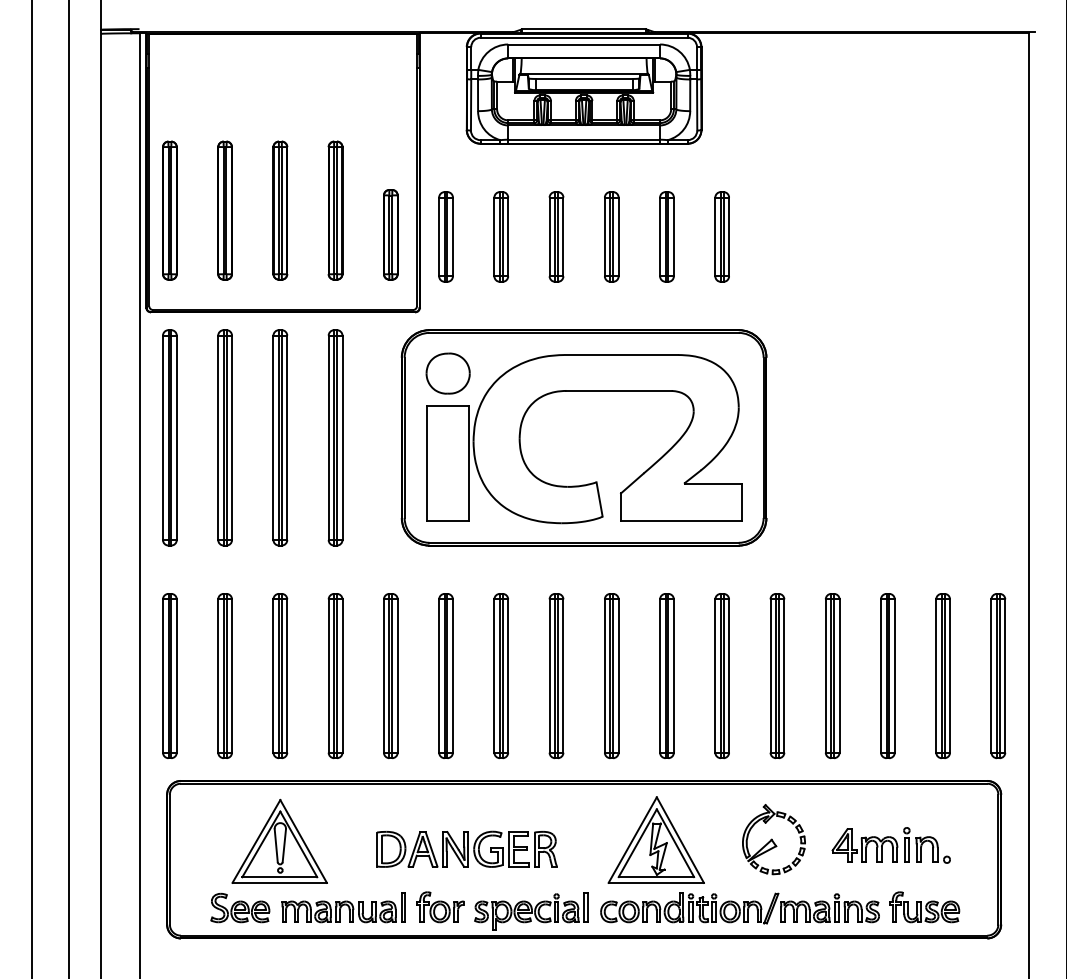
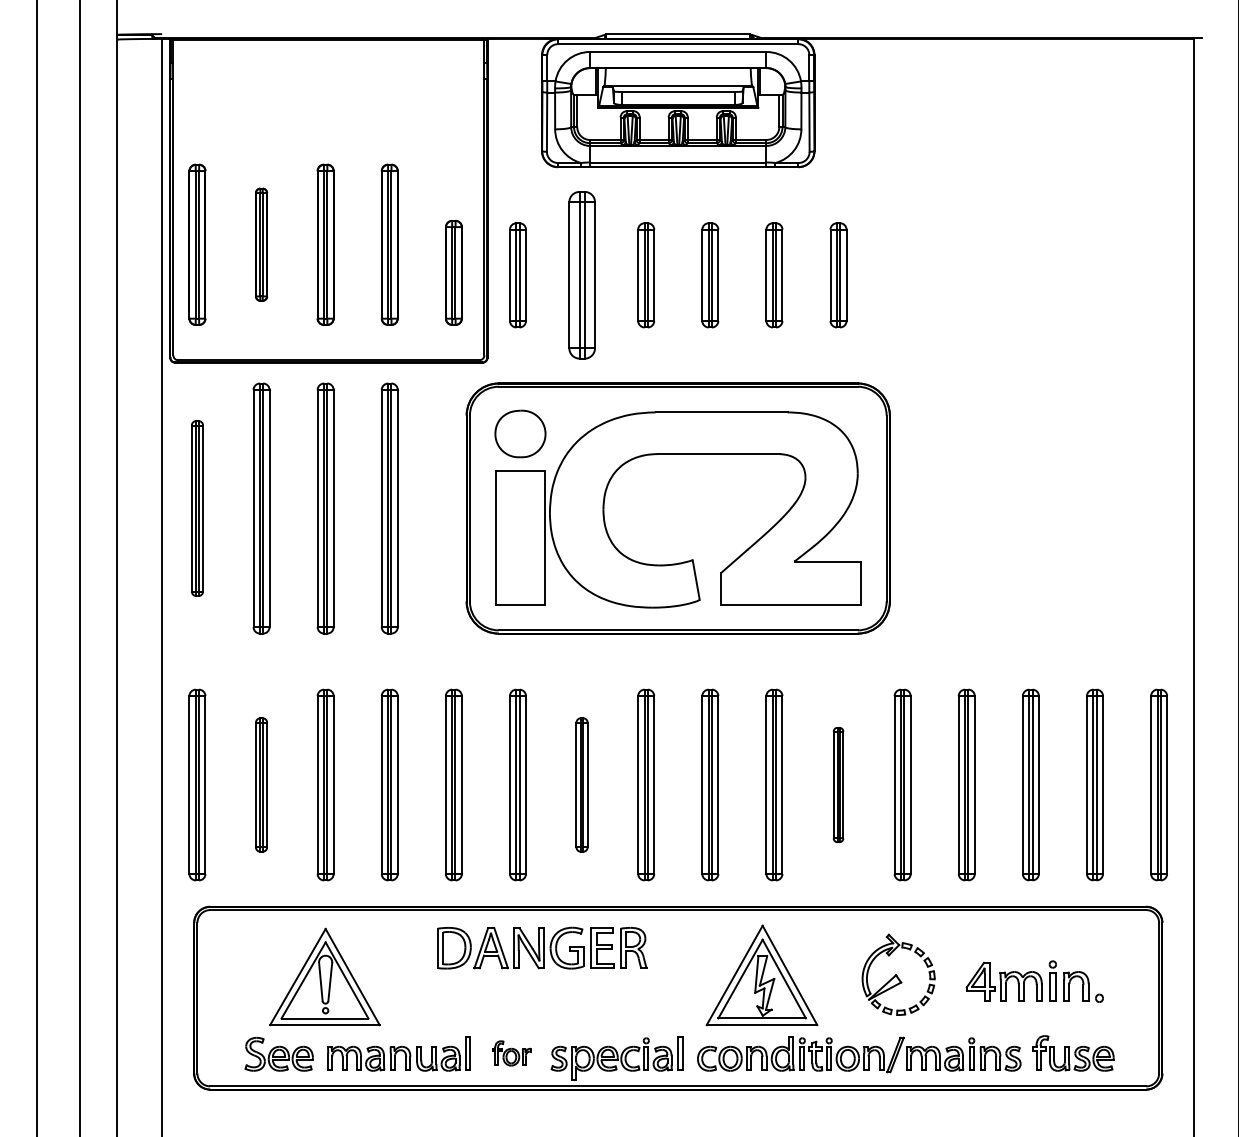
part: (225, 210) -> (261, 244), size x0.7
part: (500, 237) -> (581, 275), size x1.6
part: (169, 437) -> (197, 508), size x0.7
part: (225, 675) -> (261, 784), size x0.7
part: (500, 675) -> (581, 784), size x0.7
part: (722, 675) -> (838, 784), size x0.6
part: (467, 848) -> (542, 947), moved
part: (440, 907) -> (511, 1053), size x0.7

